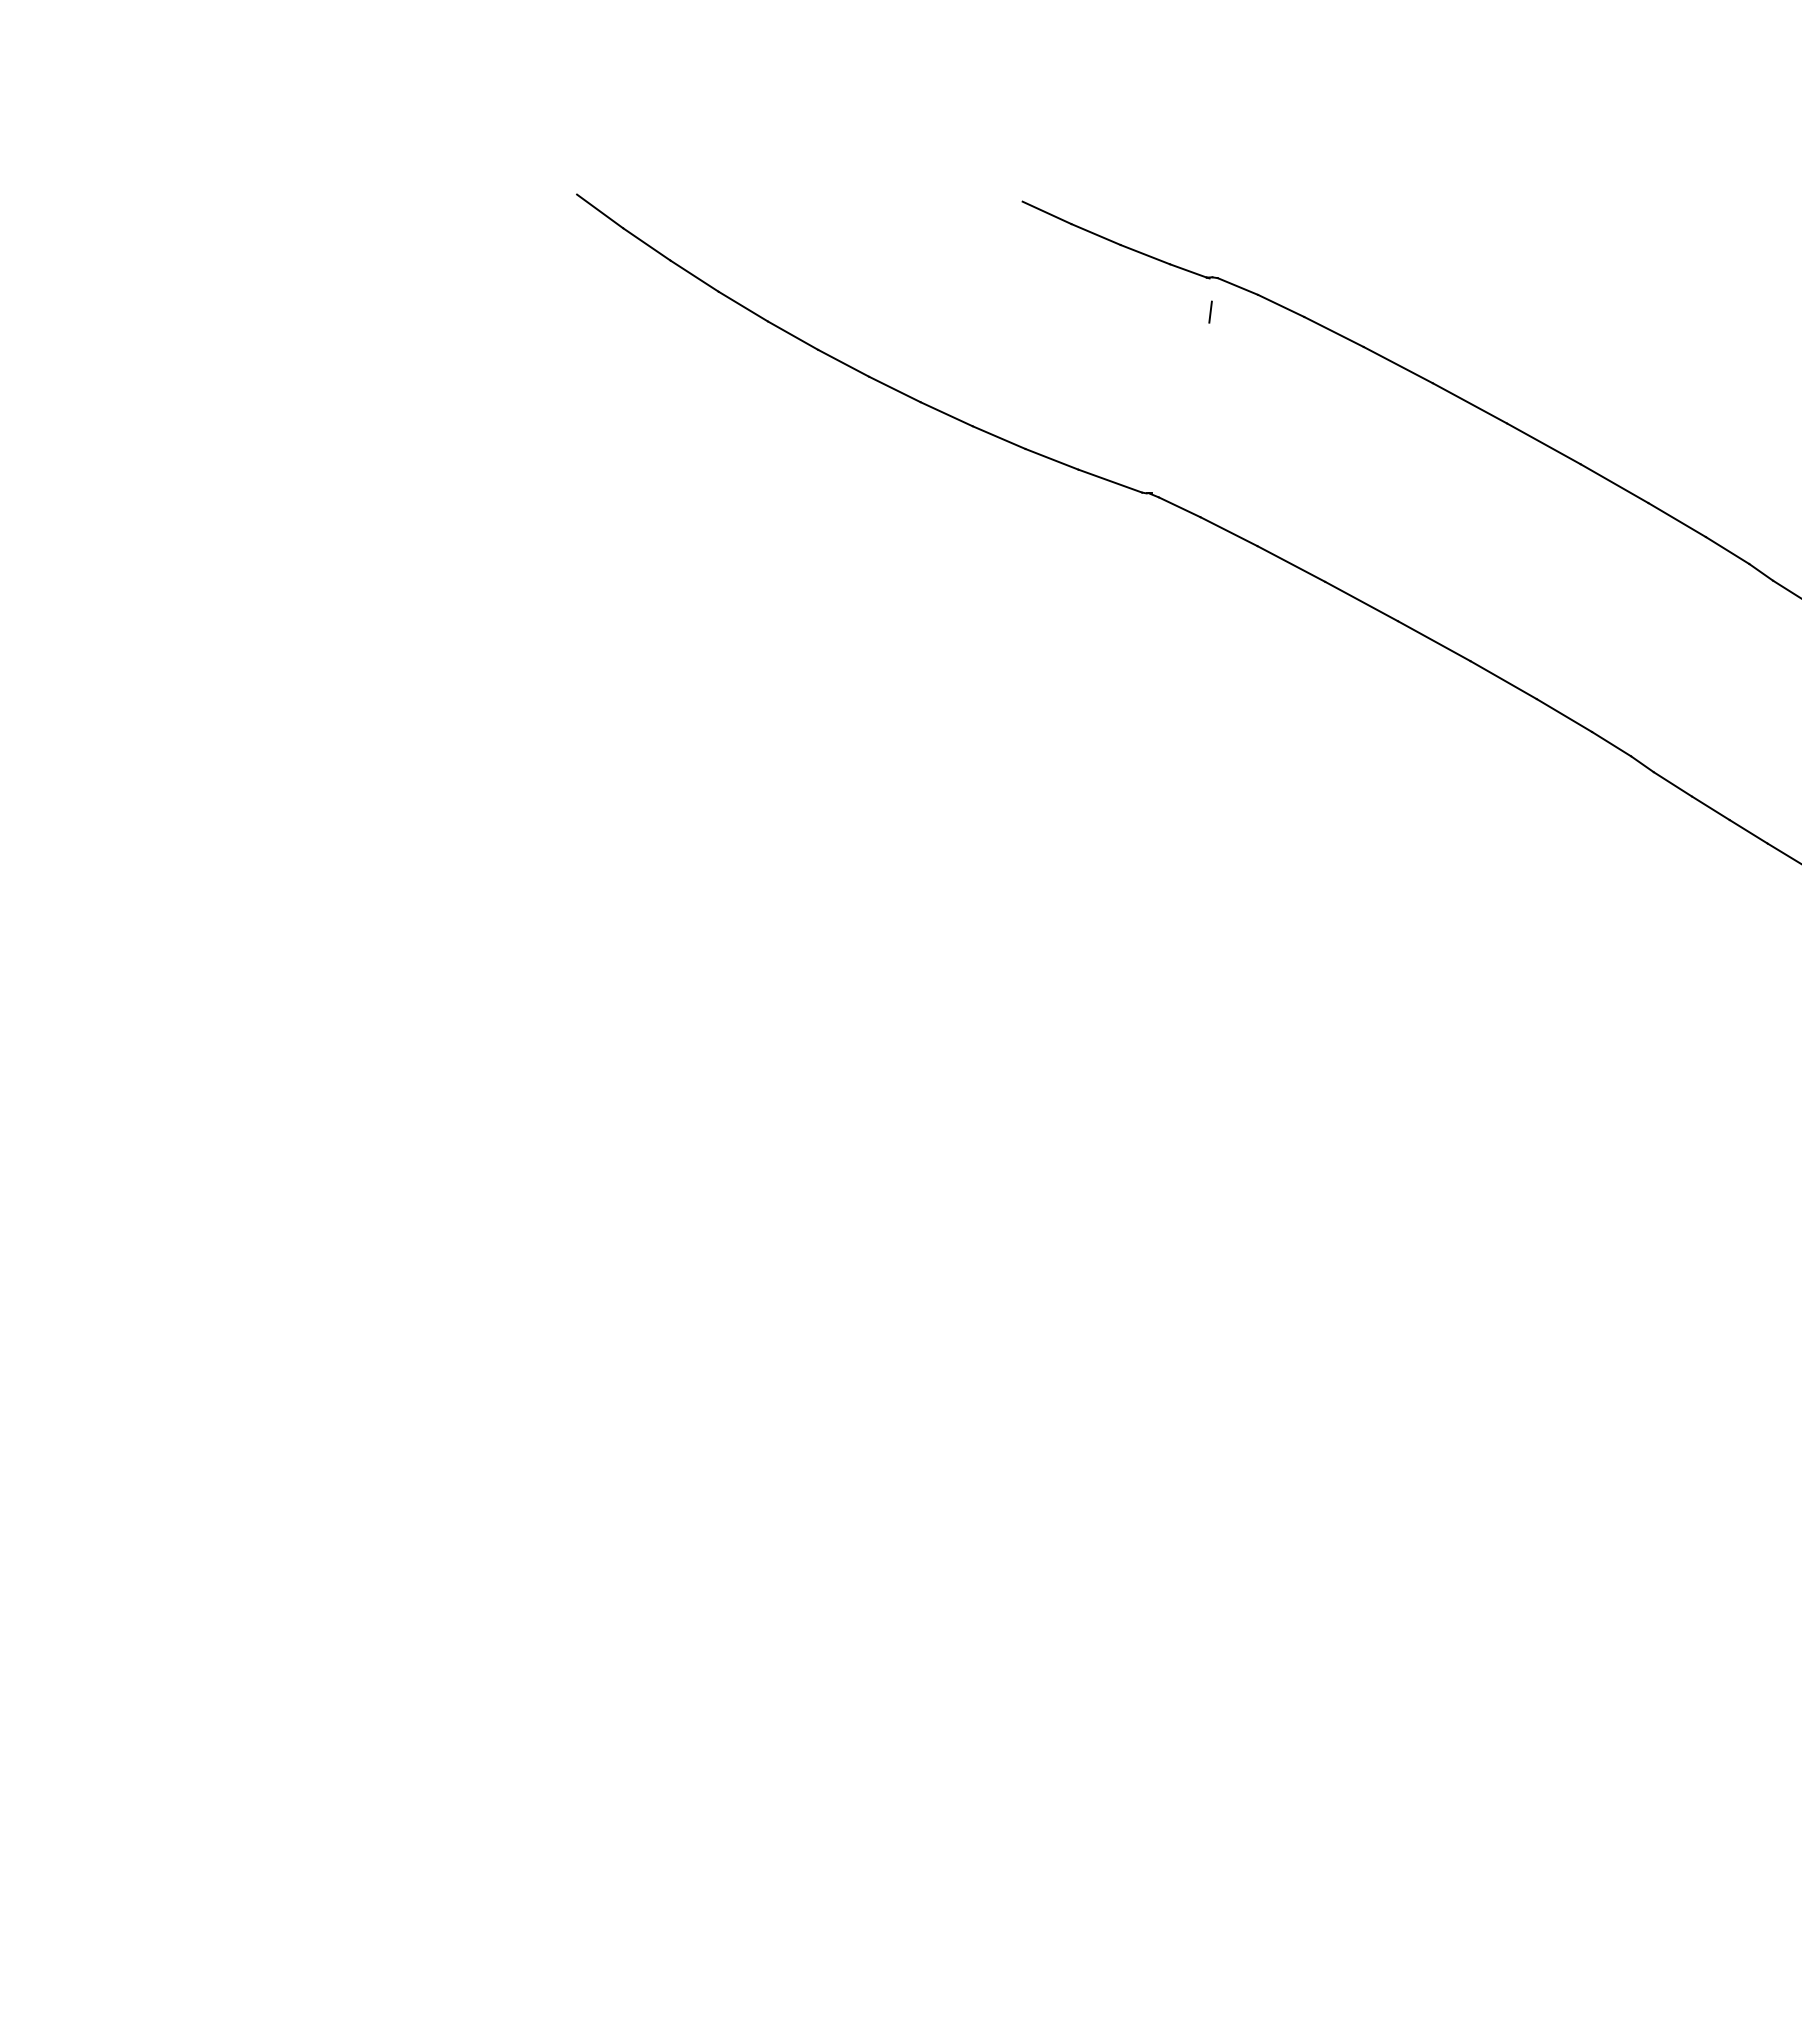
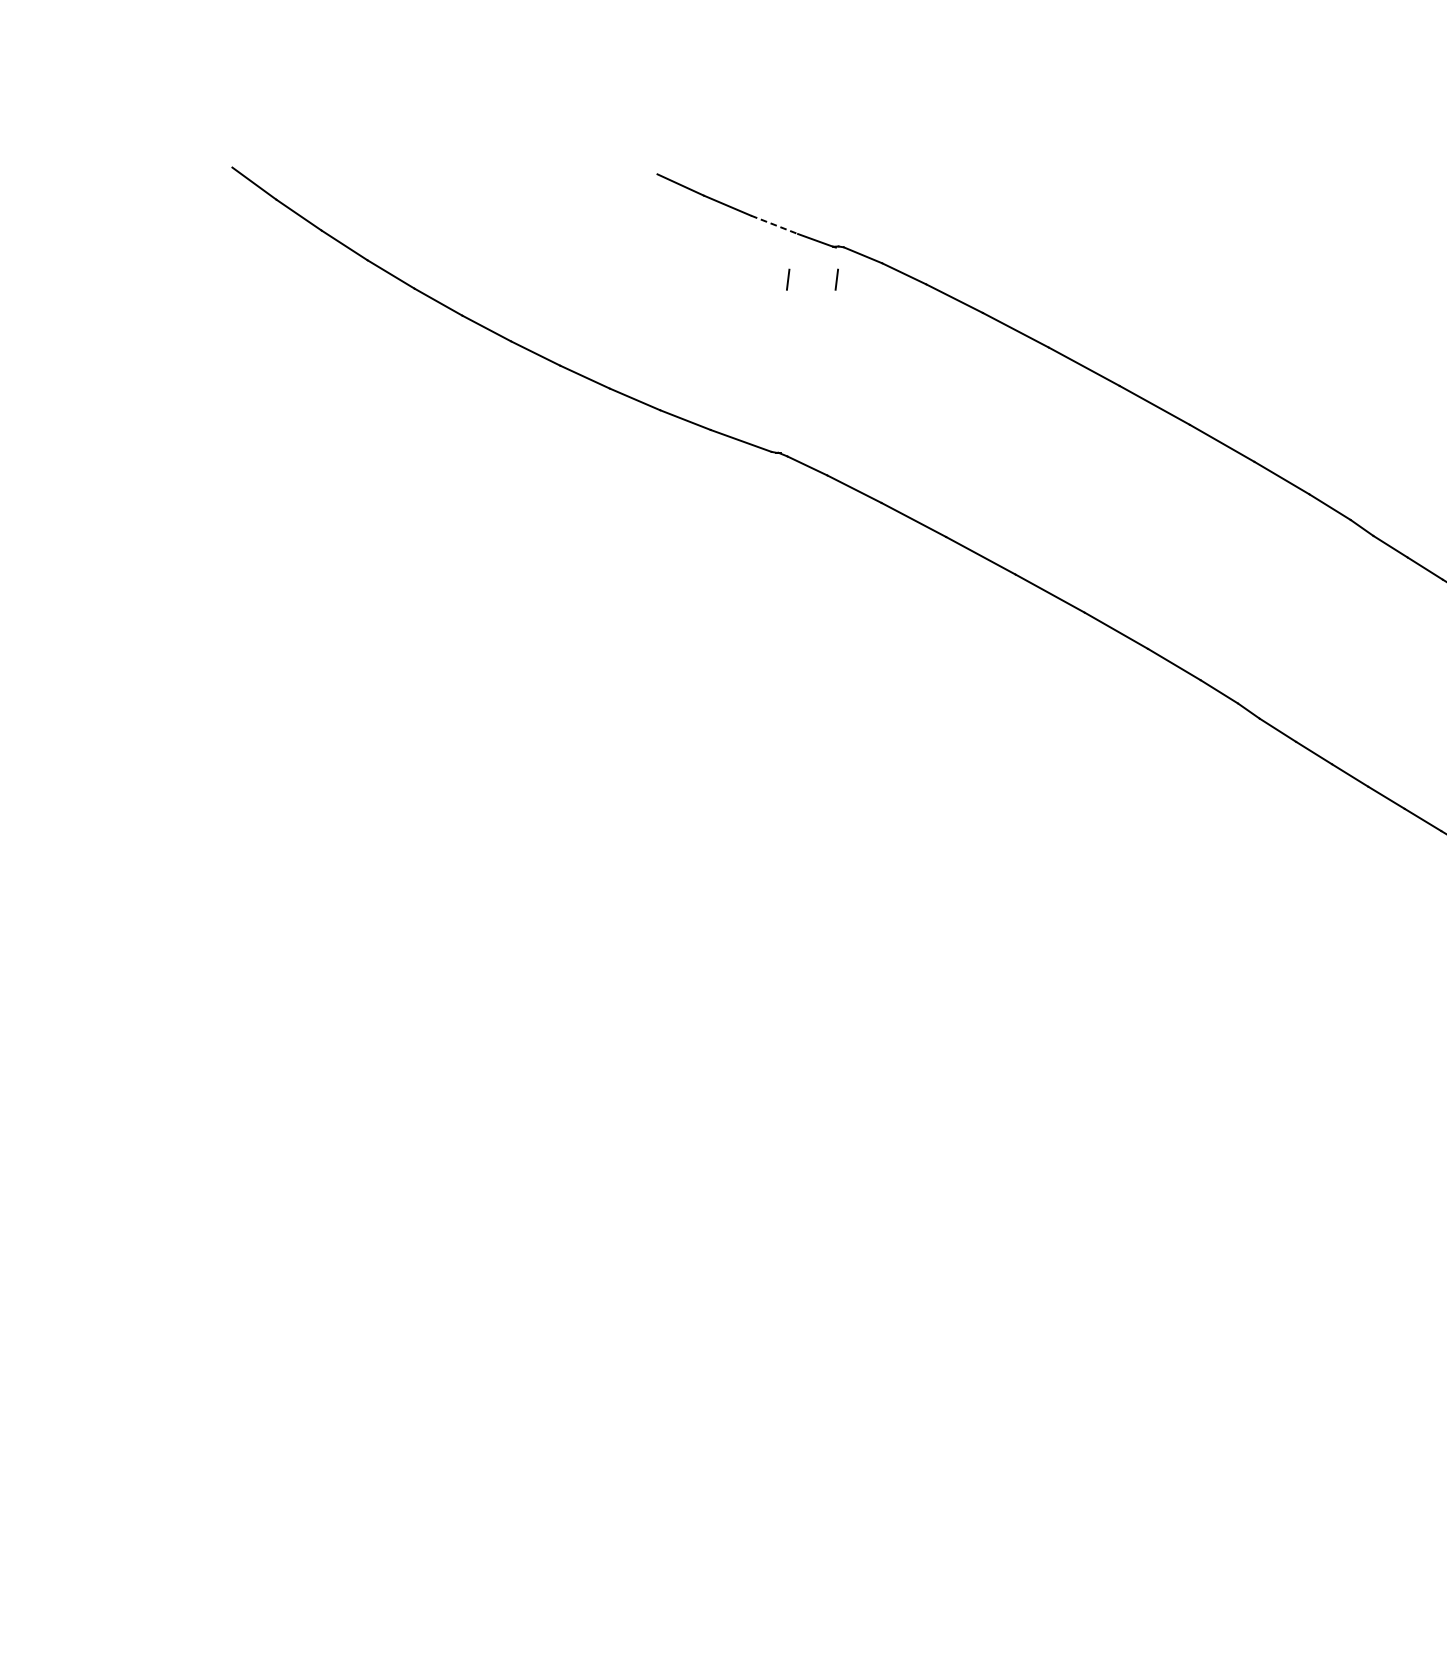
line: (1145, 254) -> (774, 224), solid -> dashed
line: (1159, 311) -> (788, 279), added

